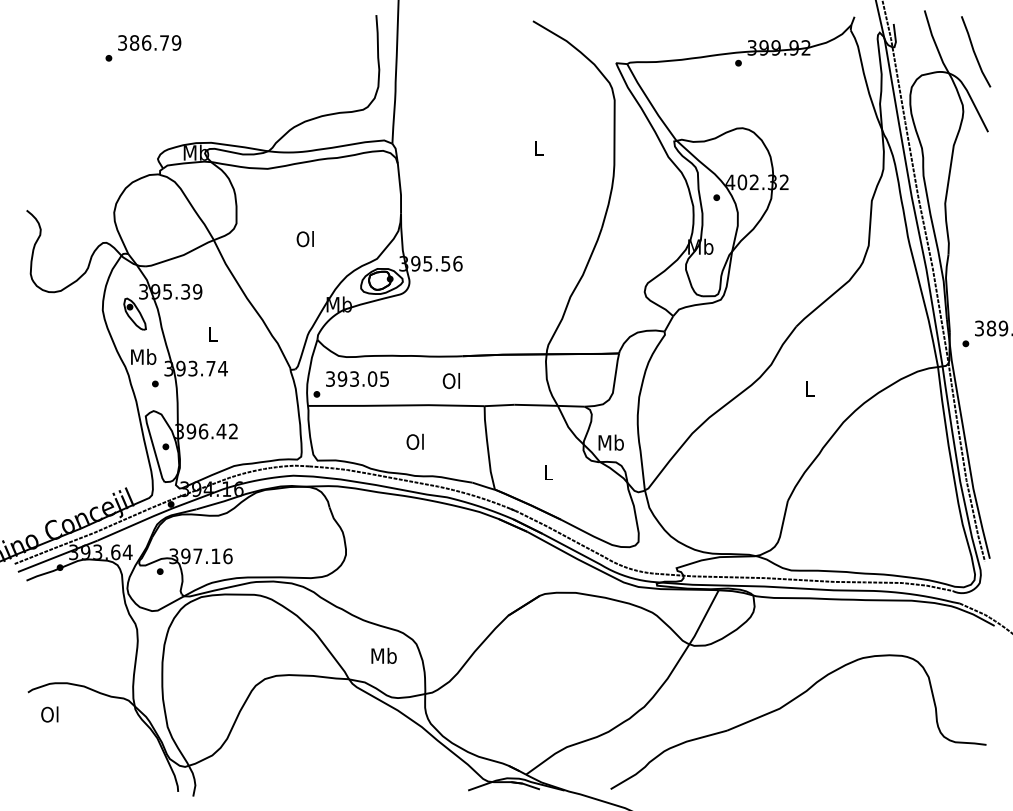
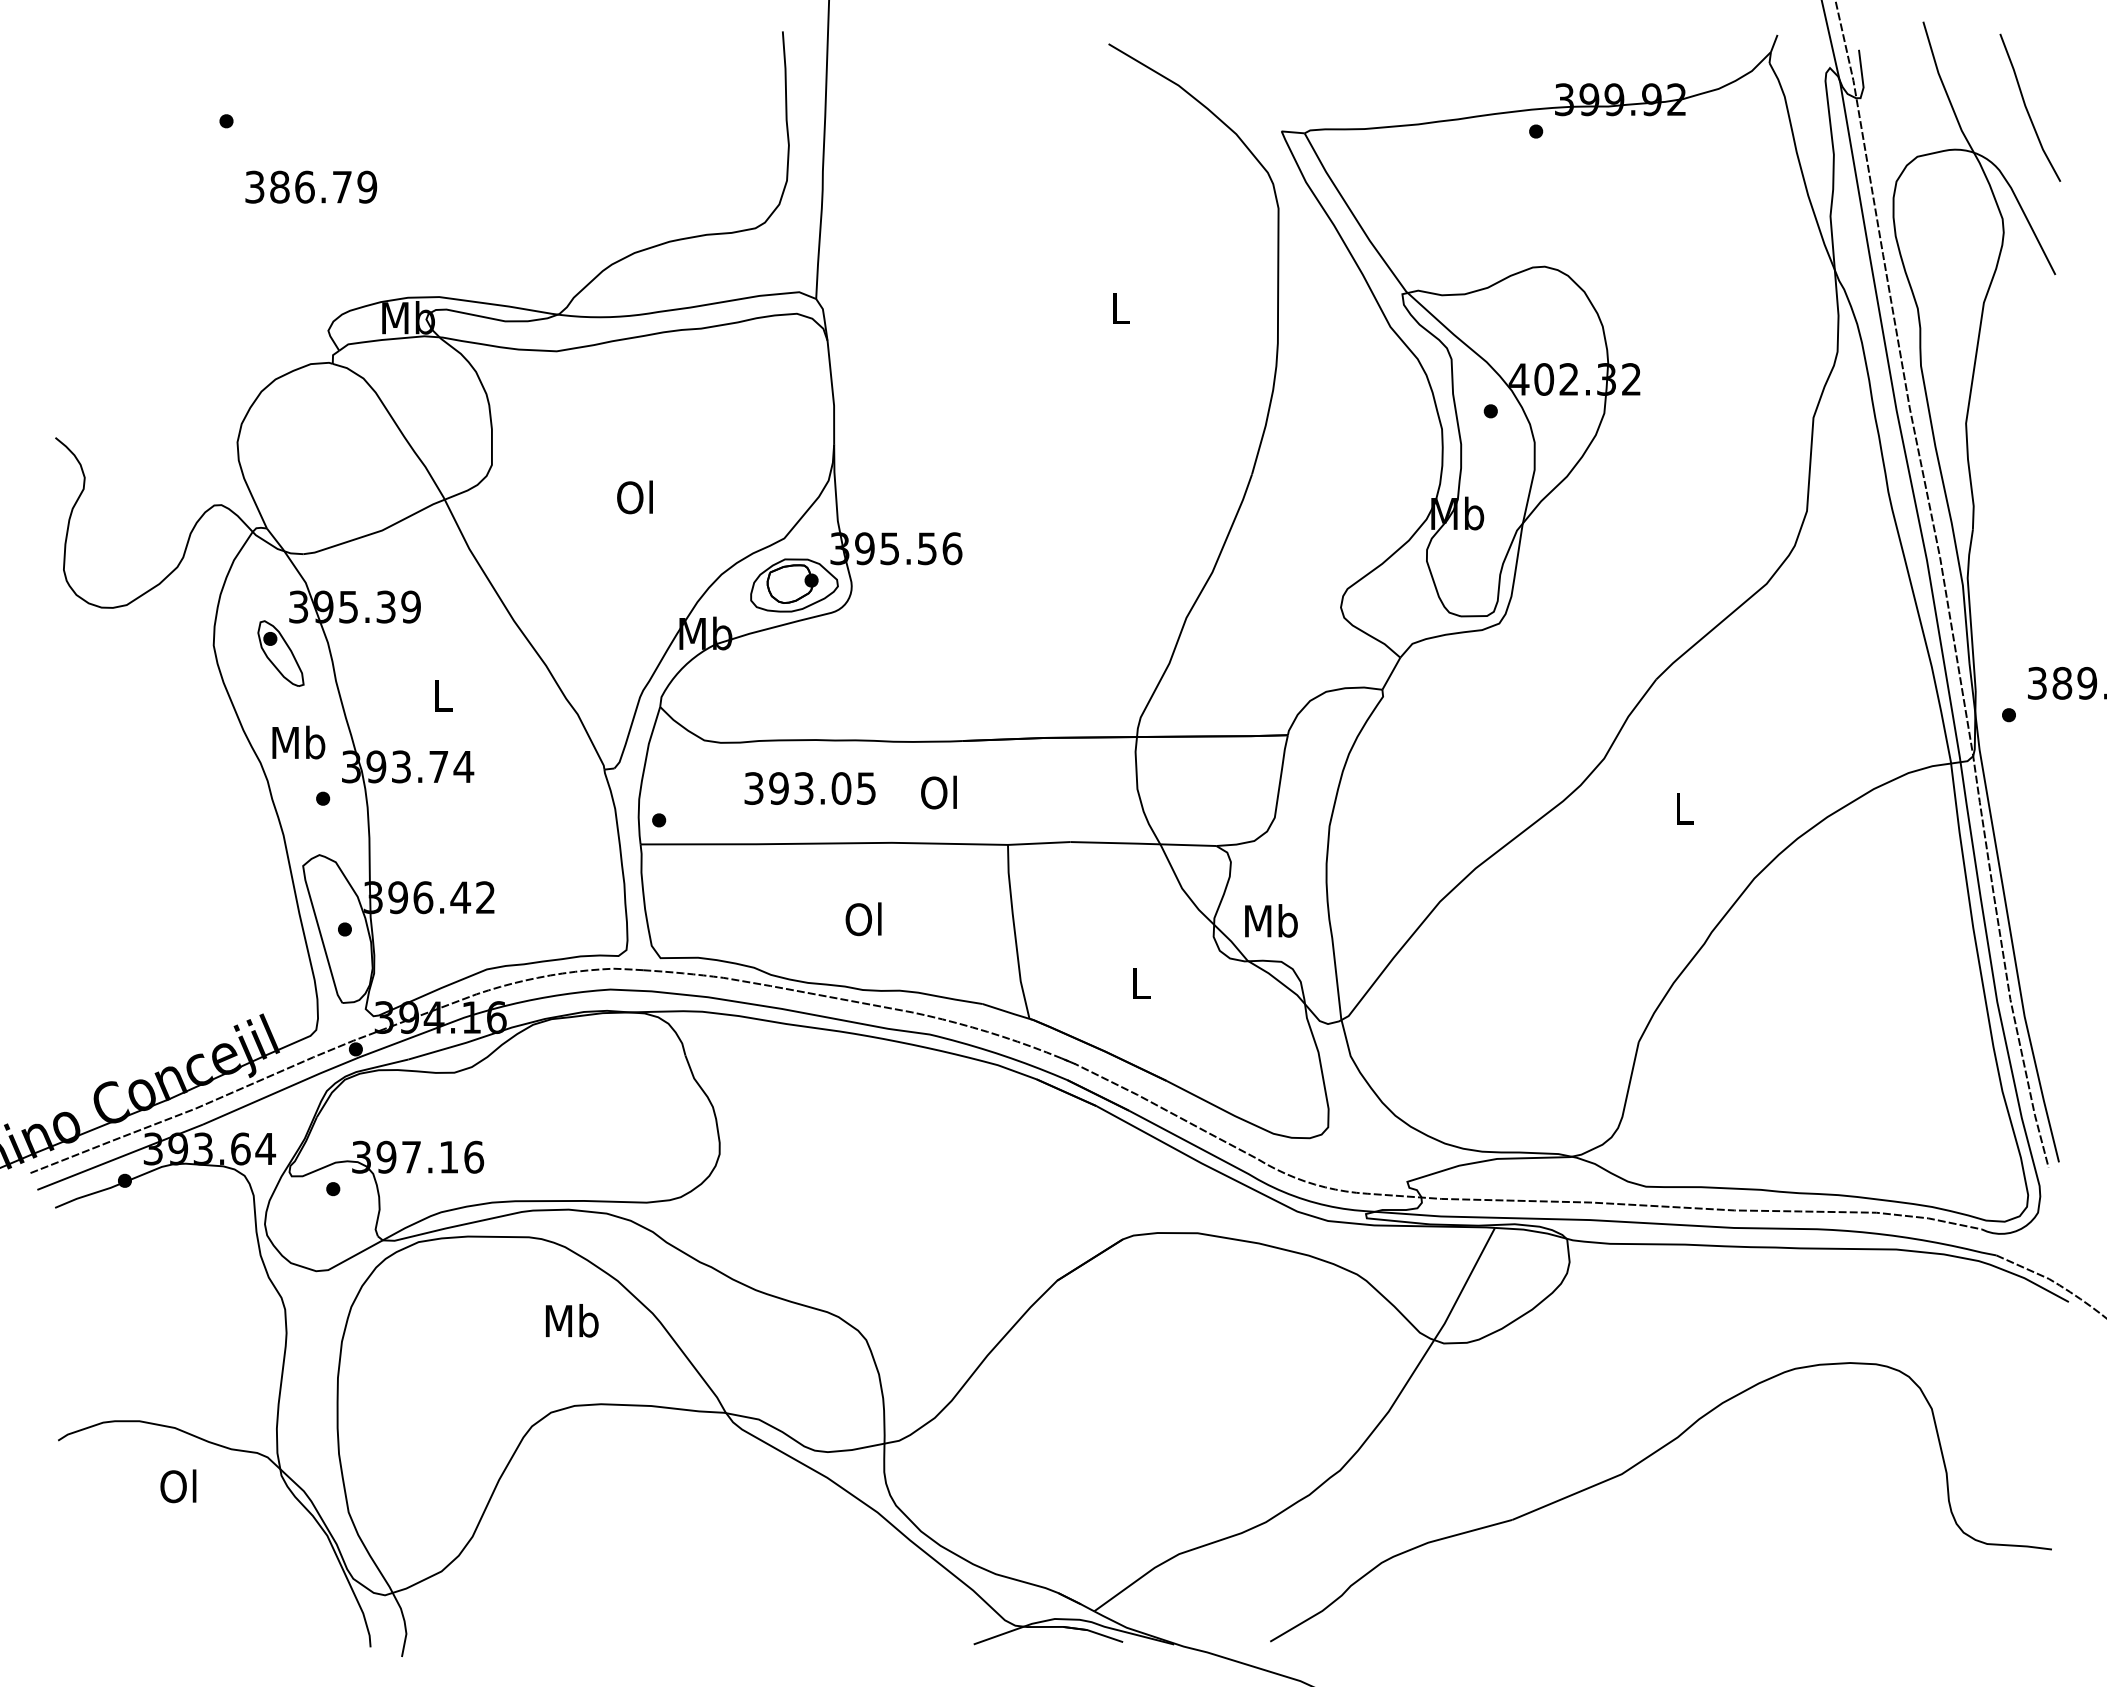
text: (149, 42) -> (310, 186), moved
text: (357, 378) -> (810, 787), moved
text: (383, 655) -> (570, 1319), moved
text: (49, 714) -> (177, 1486), moved

